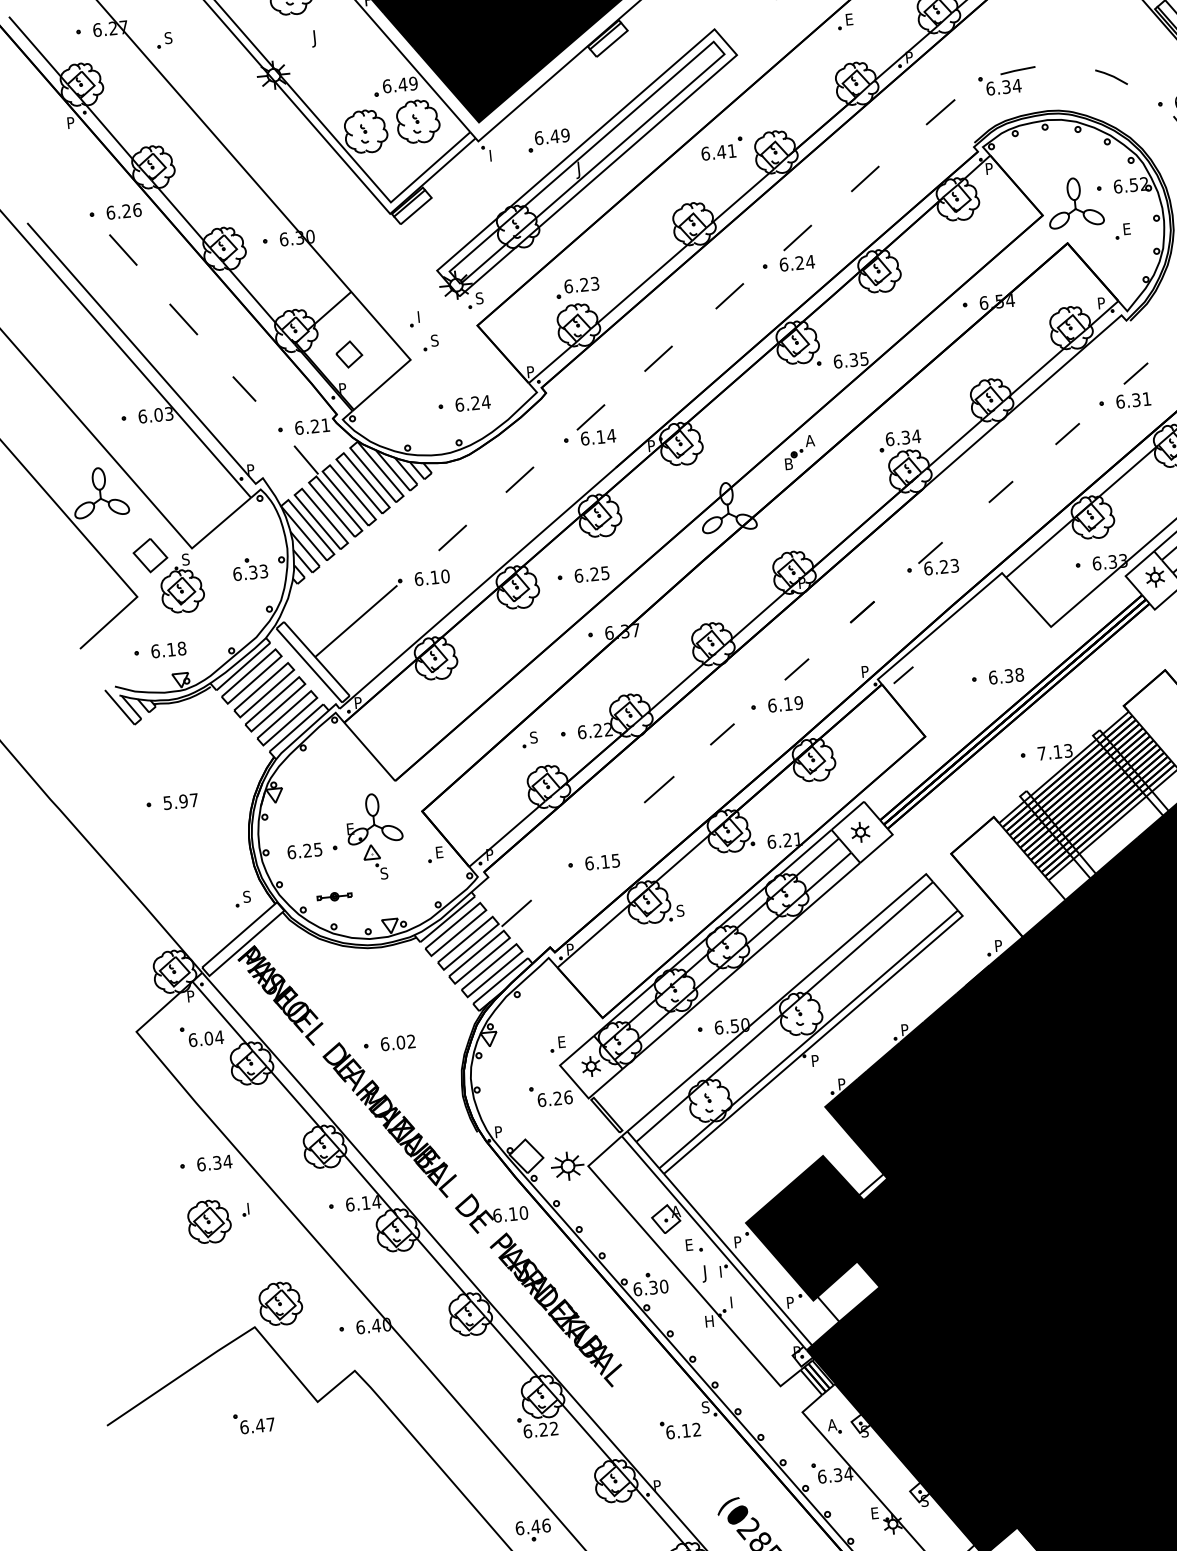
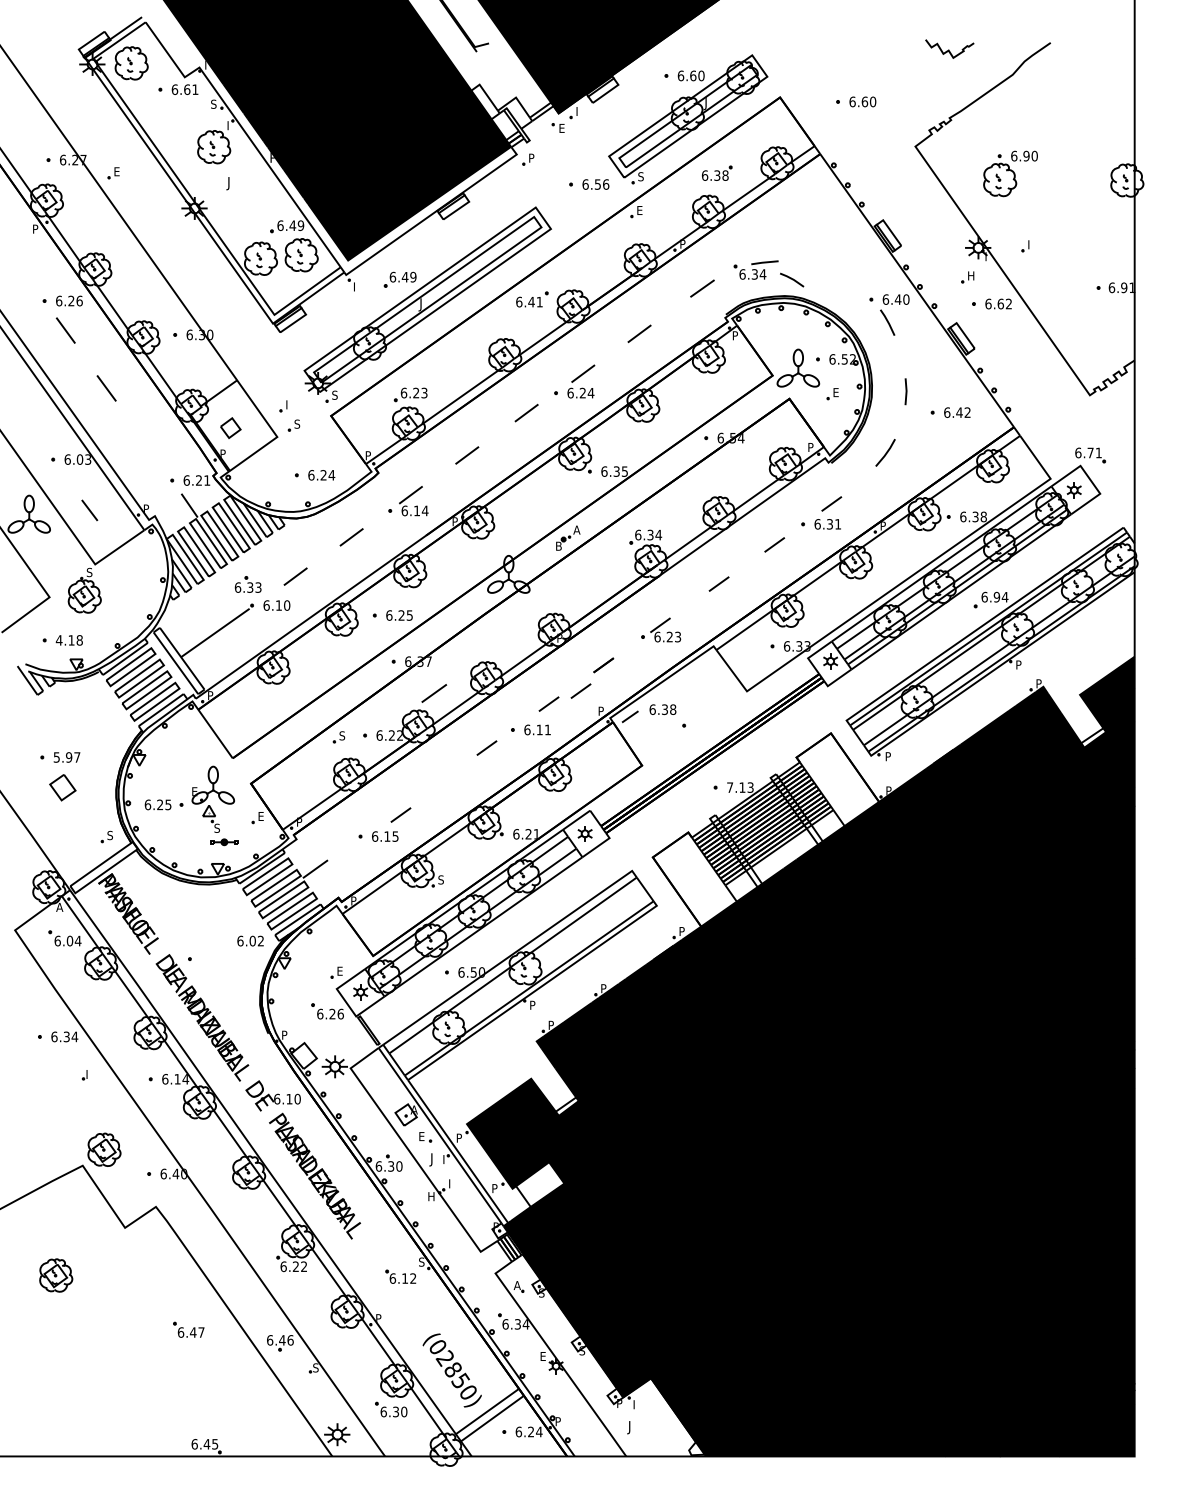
text: (167, 37) -> (116, 171), S -> E
line: (1112, 76) -> (792, 279), moved
line: (244, 389) -> (89, 510), moved
part: (149, 555) -> (62, 787), moved
part: (249, 568) -> (247, 584), moved
line: (835, 647) -> (580, 690), added
text: (154, 651) -> (58, 640), 6.18 -> 4.18
text: (1005, 676) -> (662, 709), moved
text: (798, 702) -> (547, 729), 6.19 -> 6.11
line: (659, 789) -> (434, 693), moved
line: (619, 831) -> (400, 814), added
part: (334, 897) -> (224, 842), moved
text: (190, 996) -> (59, 907), P -> A
text: (397, 1042) -> (250, 940), moved
part: (209, 1221) -> (56, 1275), moved
part: (253, 1422) -> (188, 1329), moved

